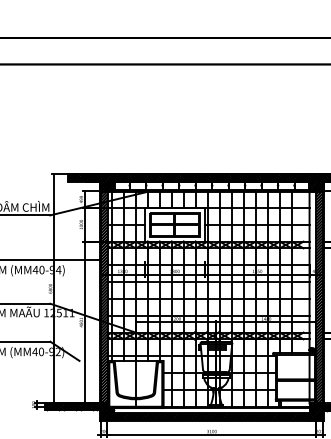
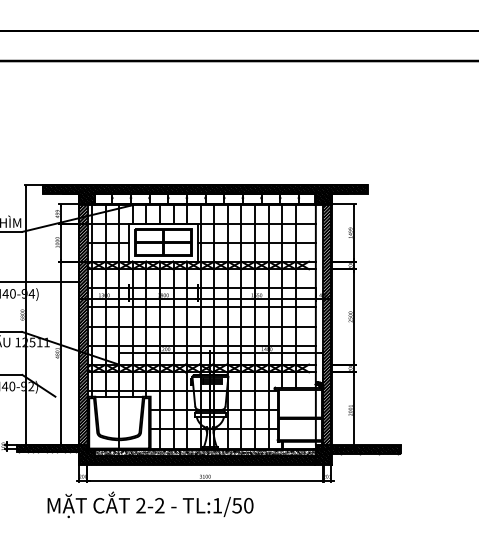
hatch: (212, 411) -> (205, 453), added

